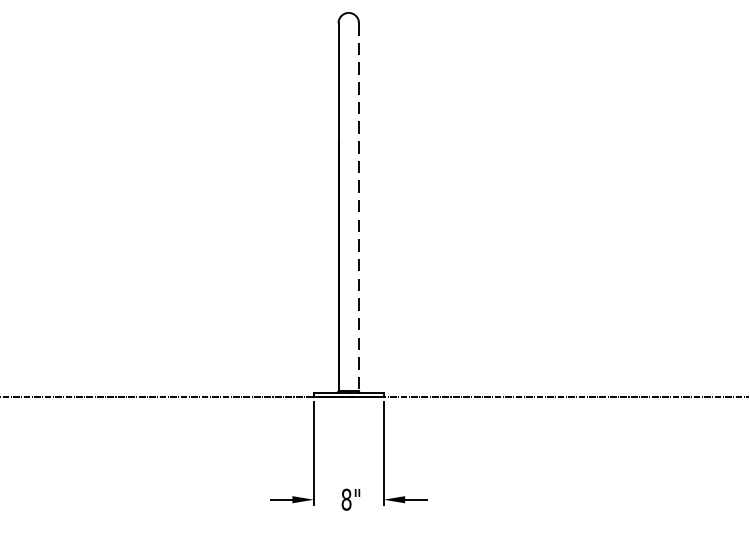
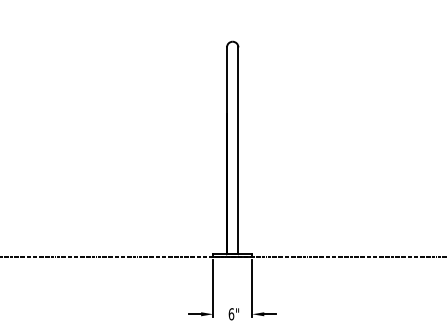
line: (359, 208) -> (238, 151), dashed -> solid
text: (346, 500) -> (231, 314), 8" -> 6"

